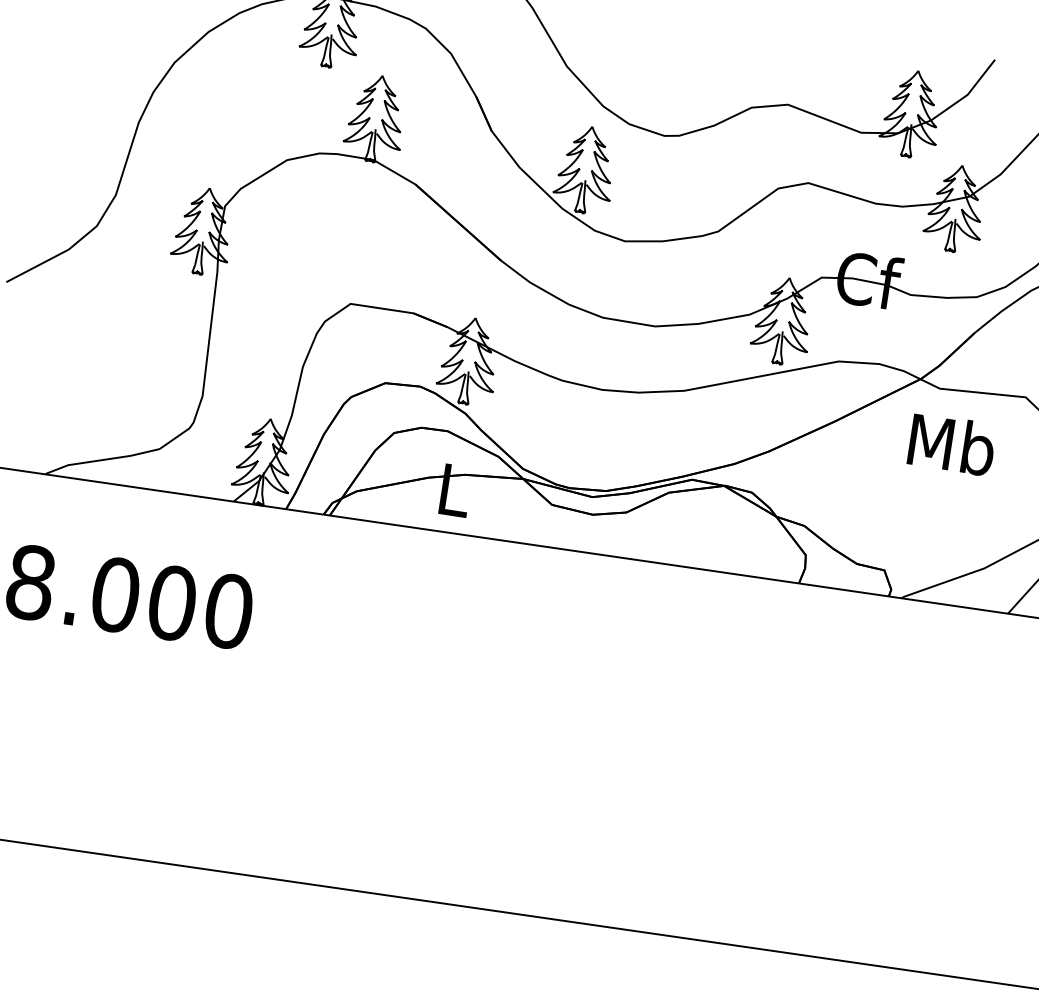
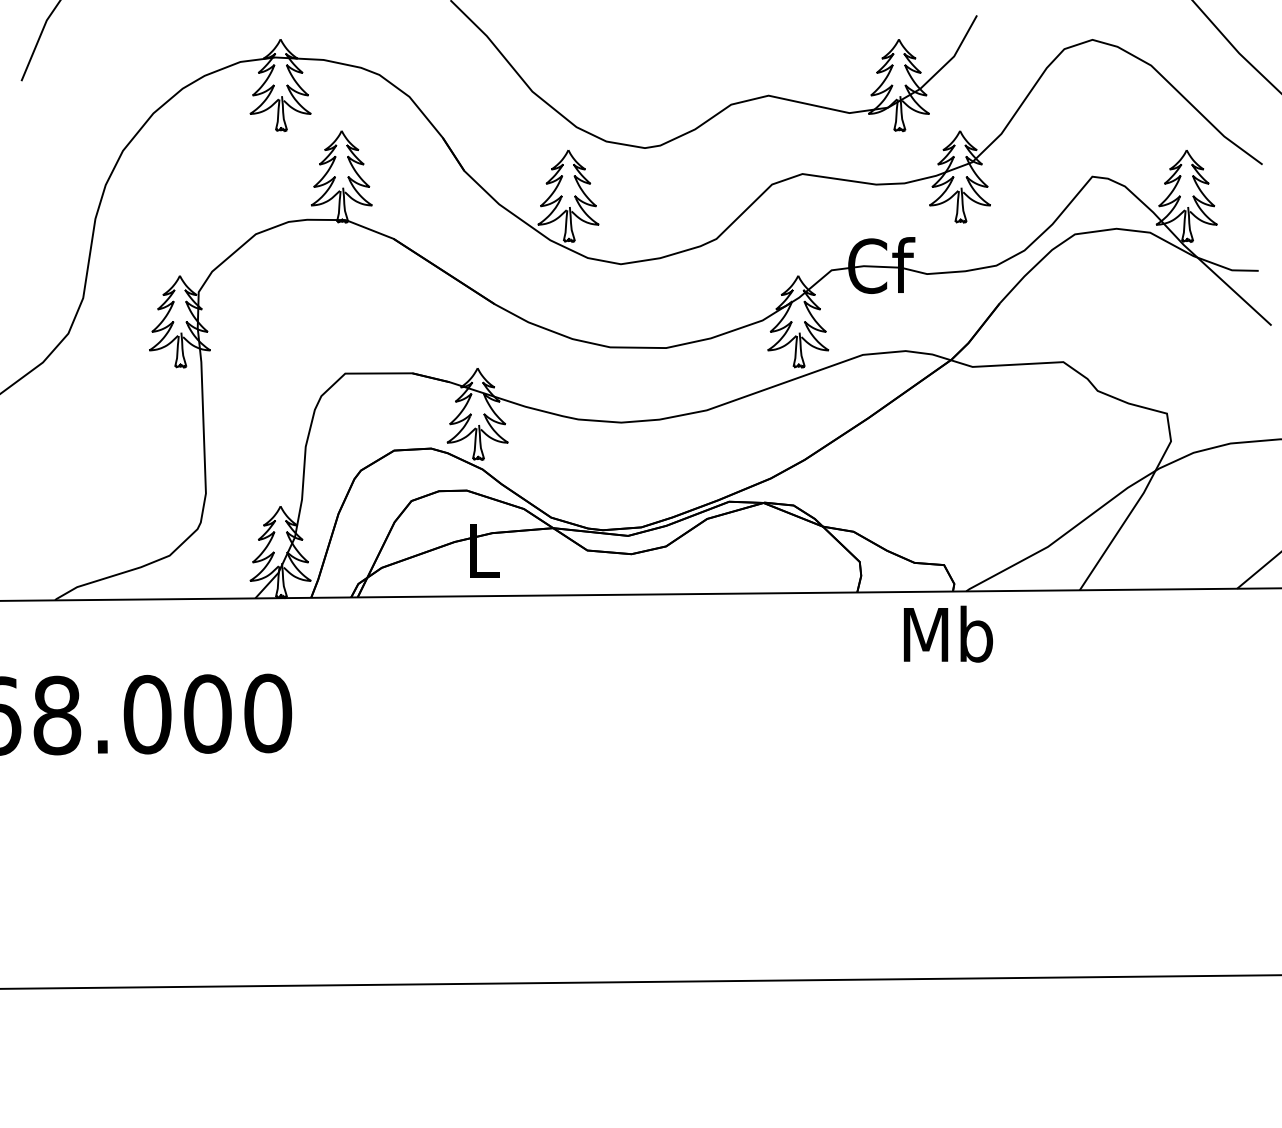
text: (952, 443) -> (948, 633), moved

